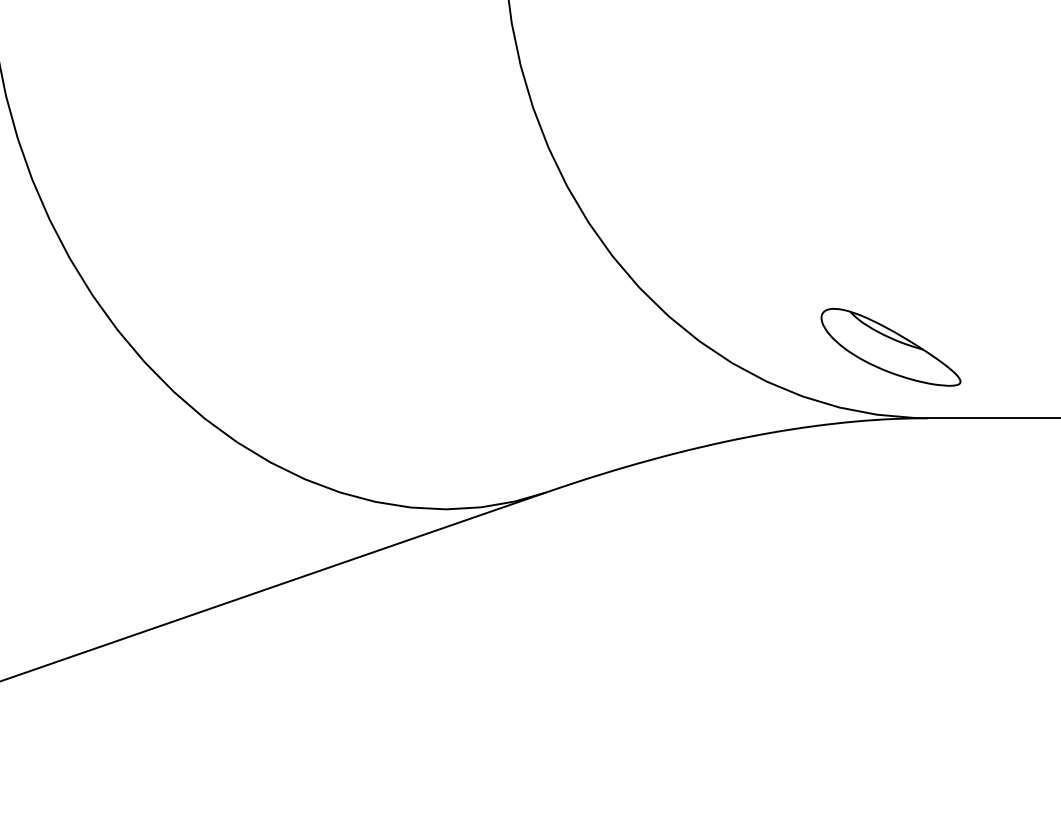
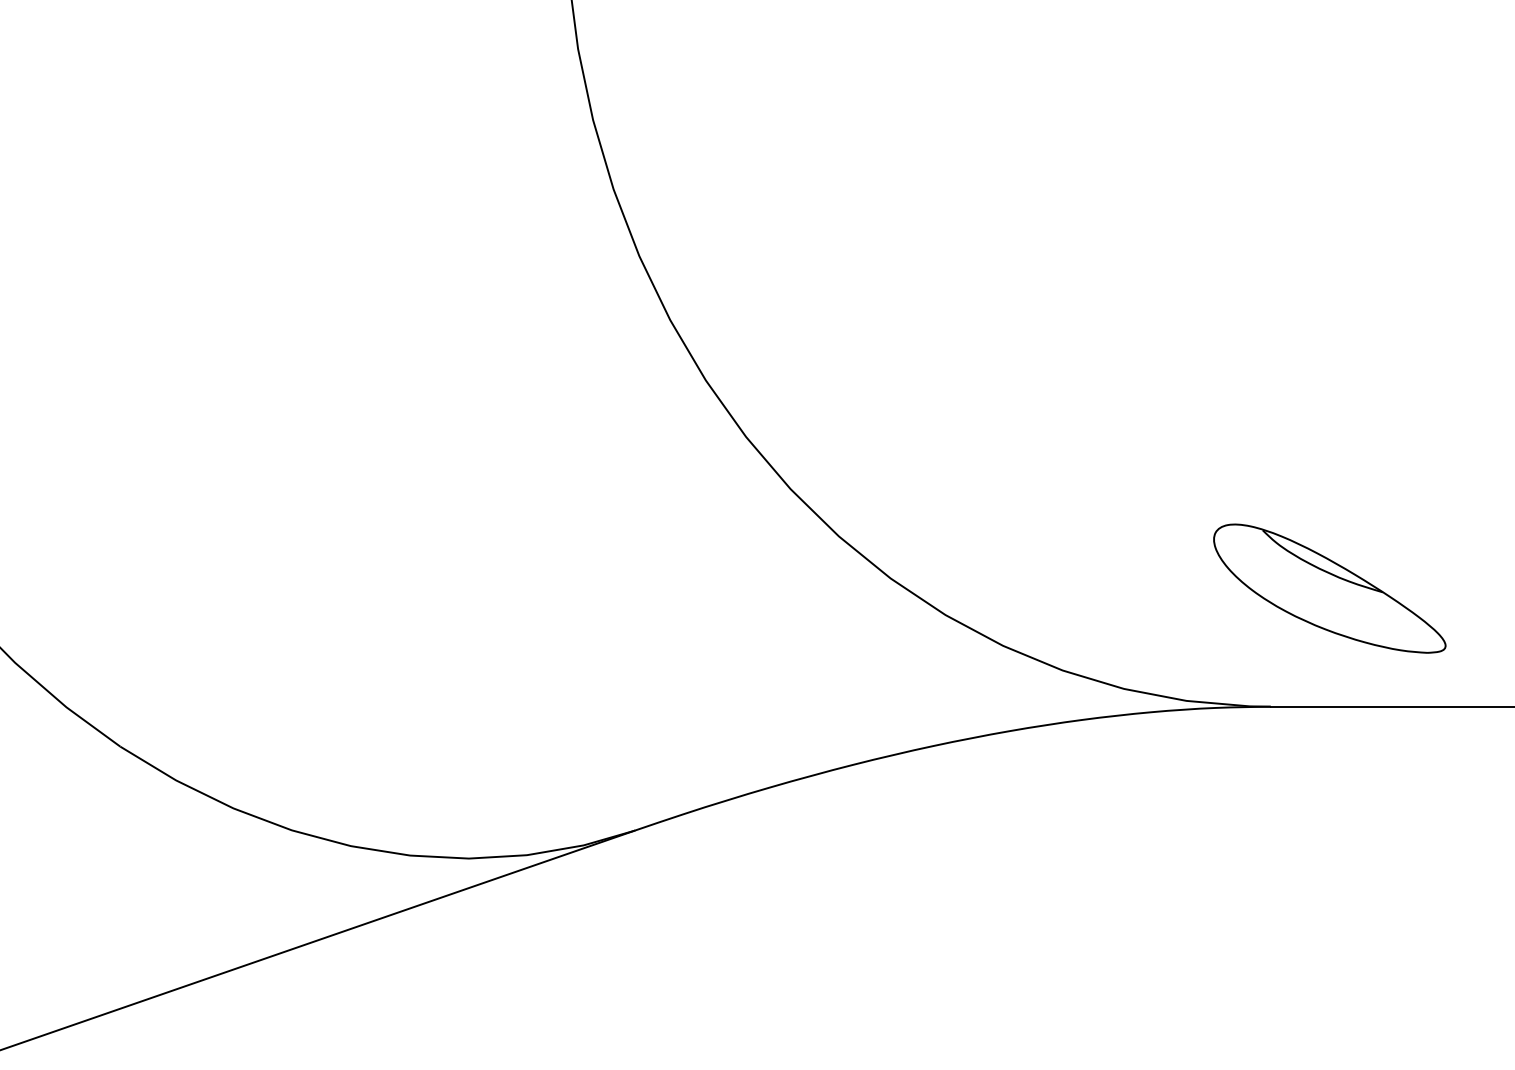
part: (890, 346) -> (1328, 587), moved

